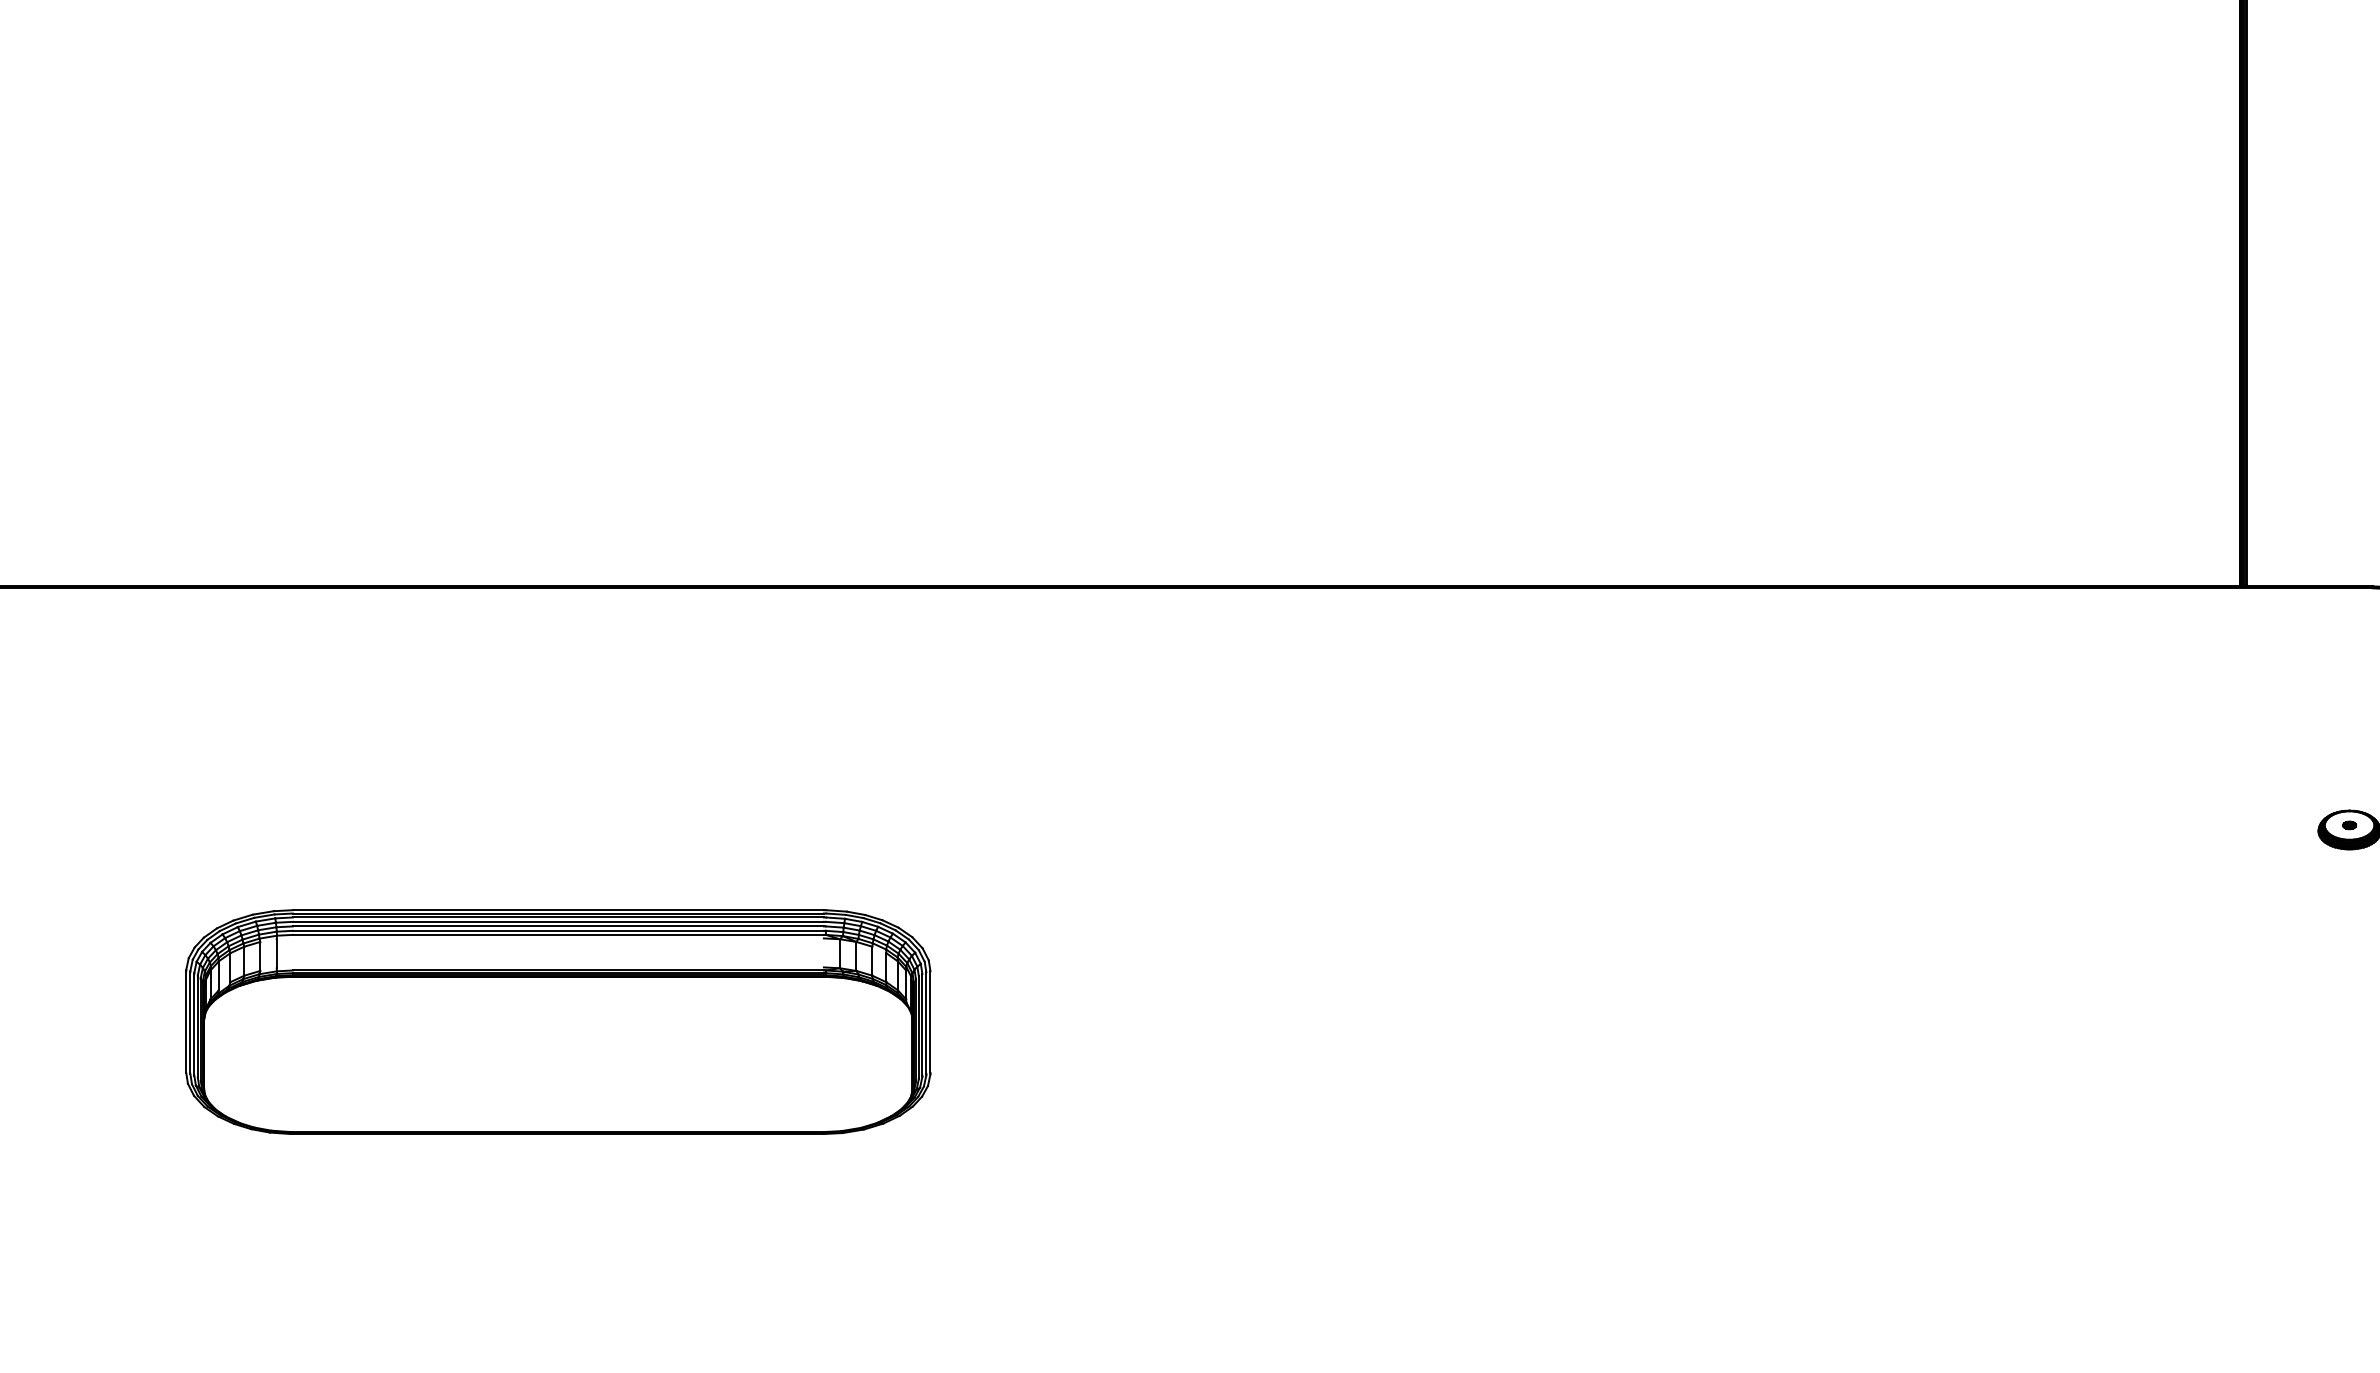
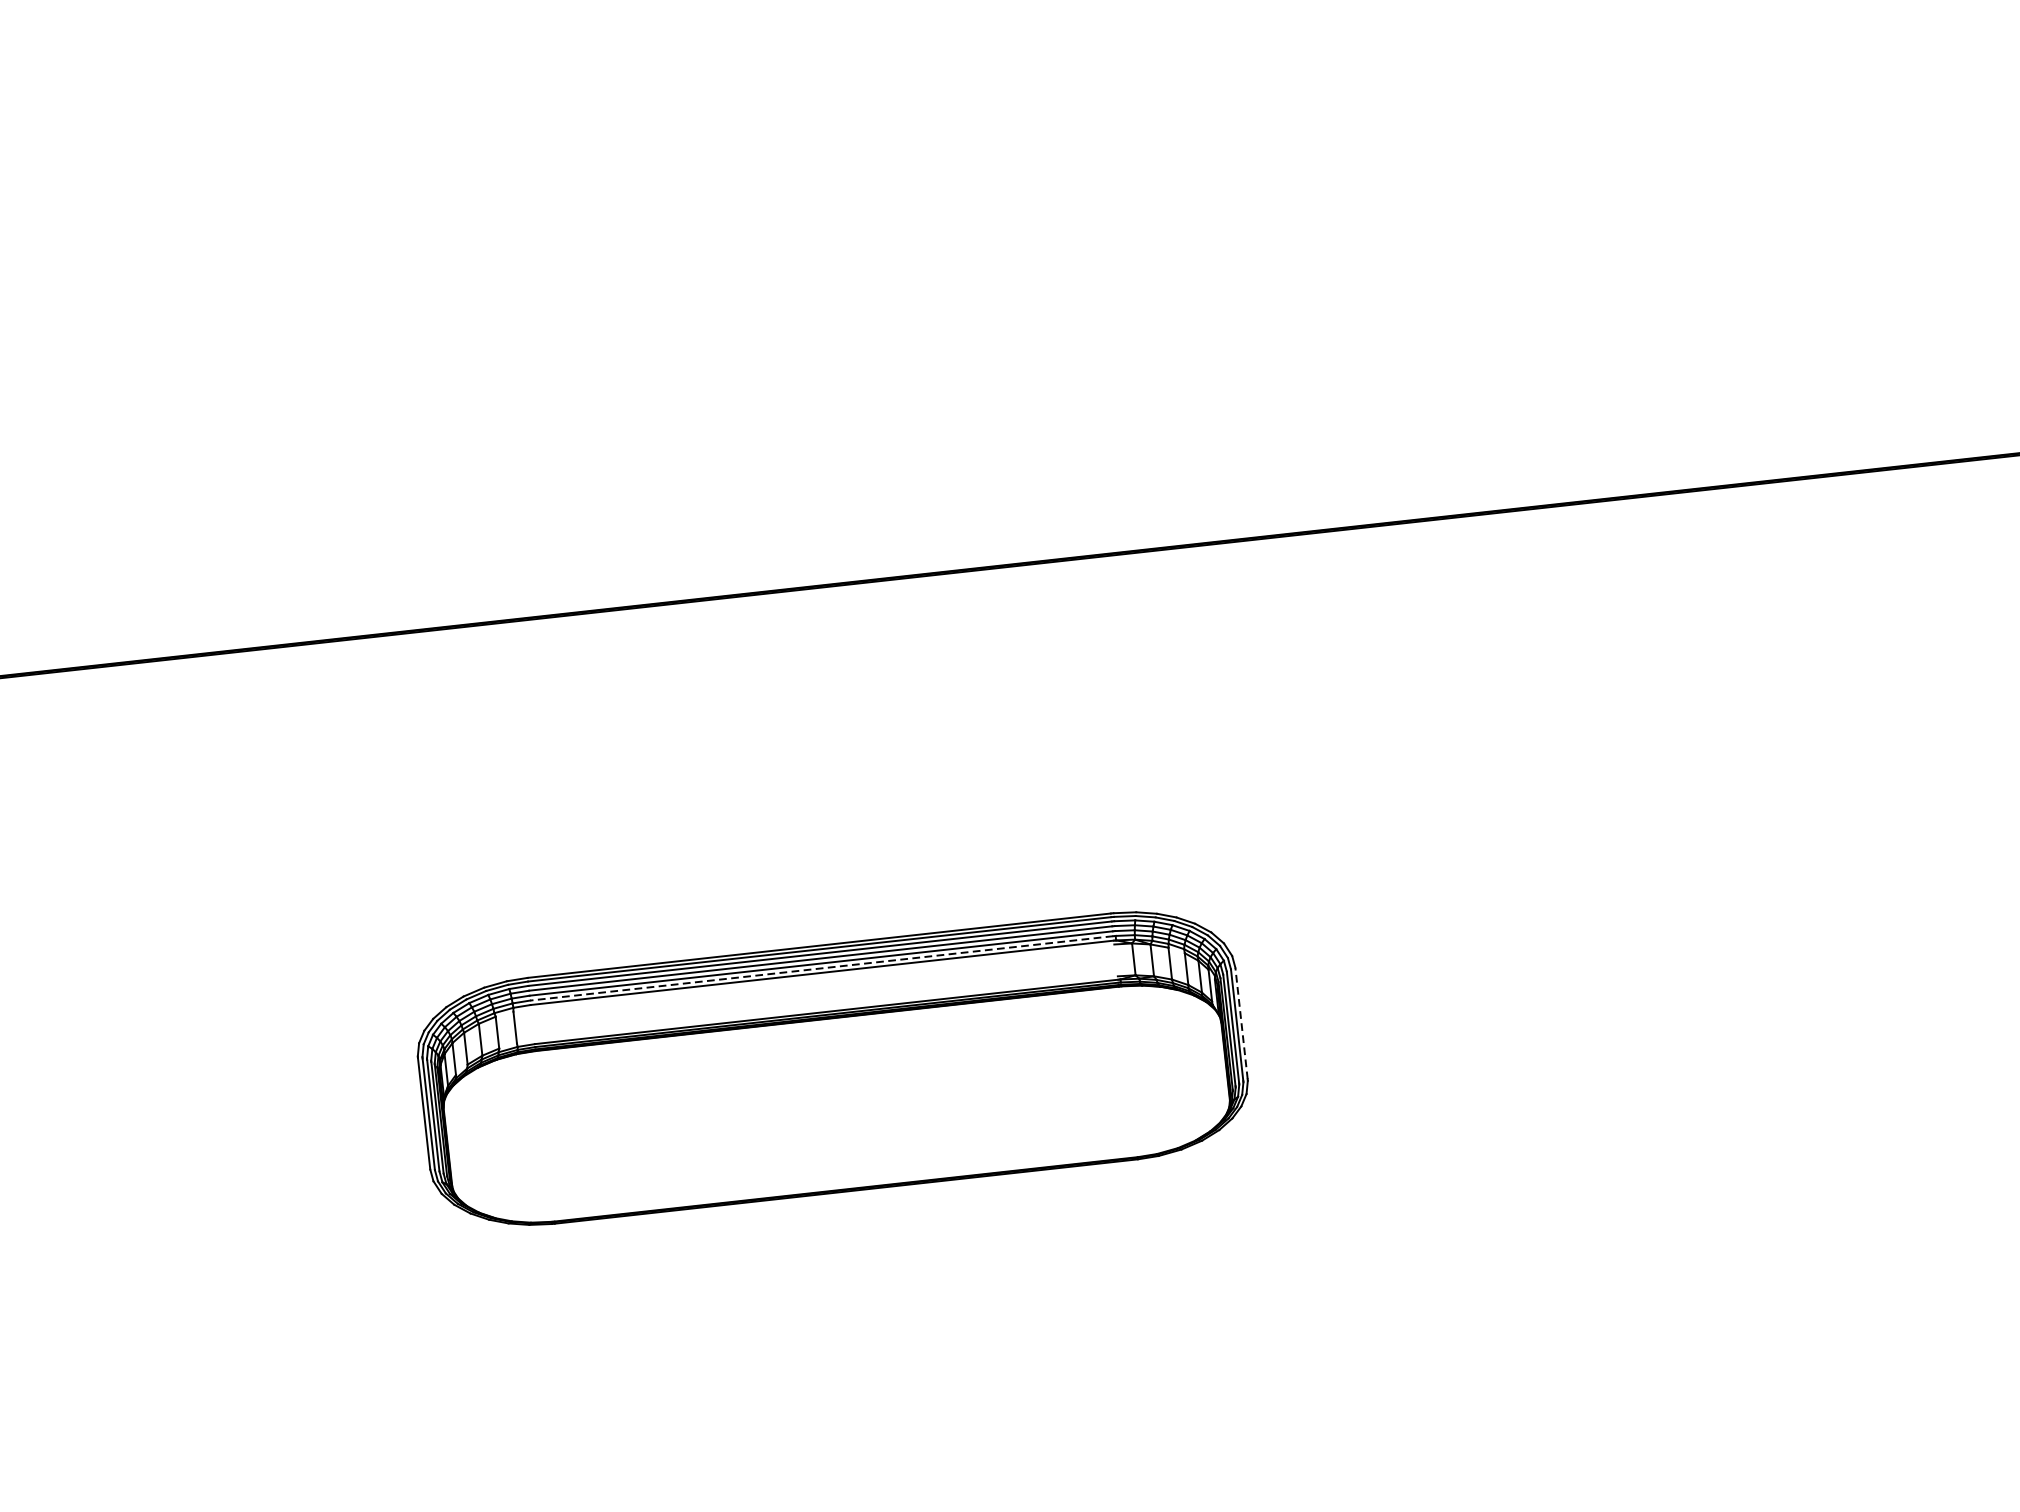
line: (558, 930) -> (821, 967), solid -> dashed
line: (930, 1022) -> (1241, 1023), solid -> dashed

